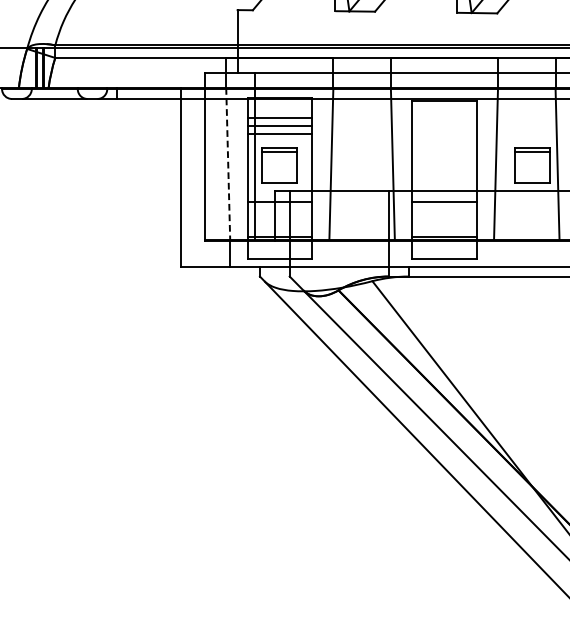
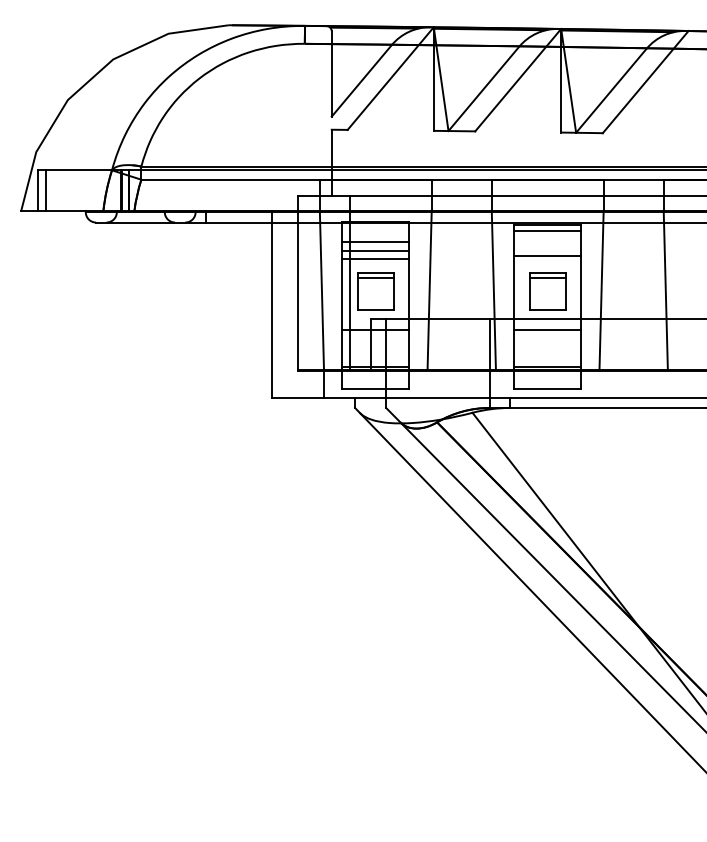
line: (444, 107) -> (547, 231), added
line: (444, 130) -> (547, 255), added
line: (227, 164) -> (321, 290), dashed -> solid
part: (532, 165) -> (547, 291), moved

